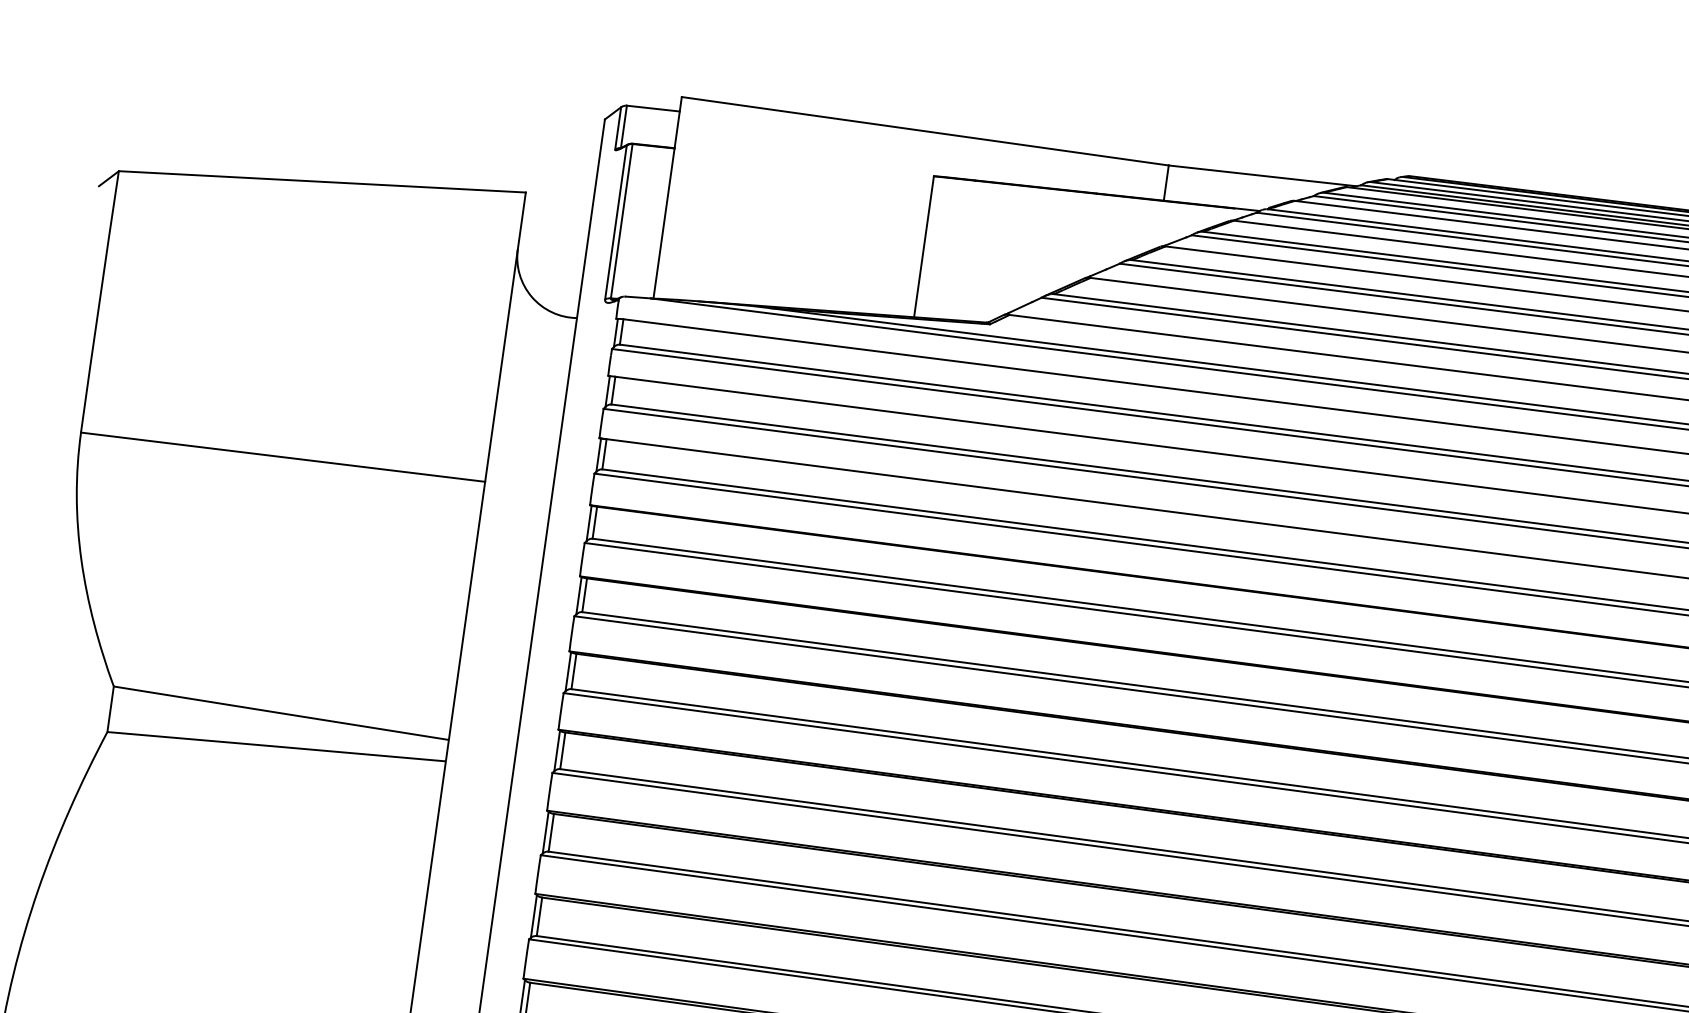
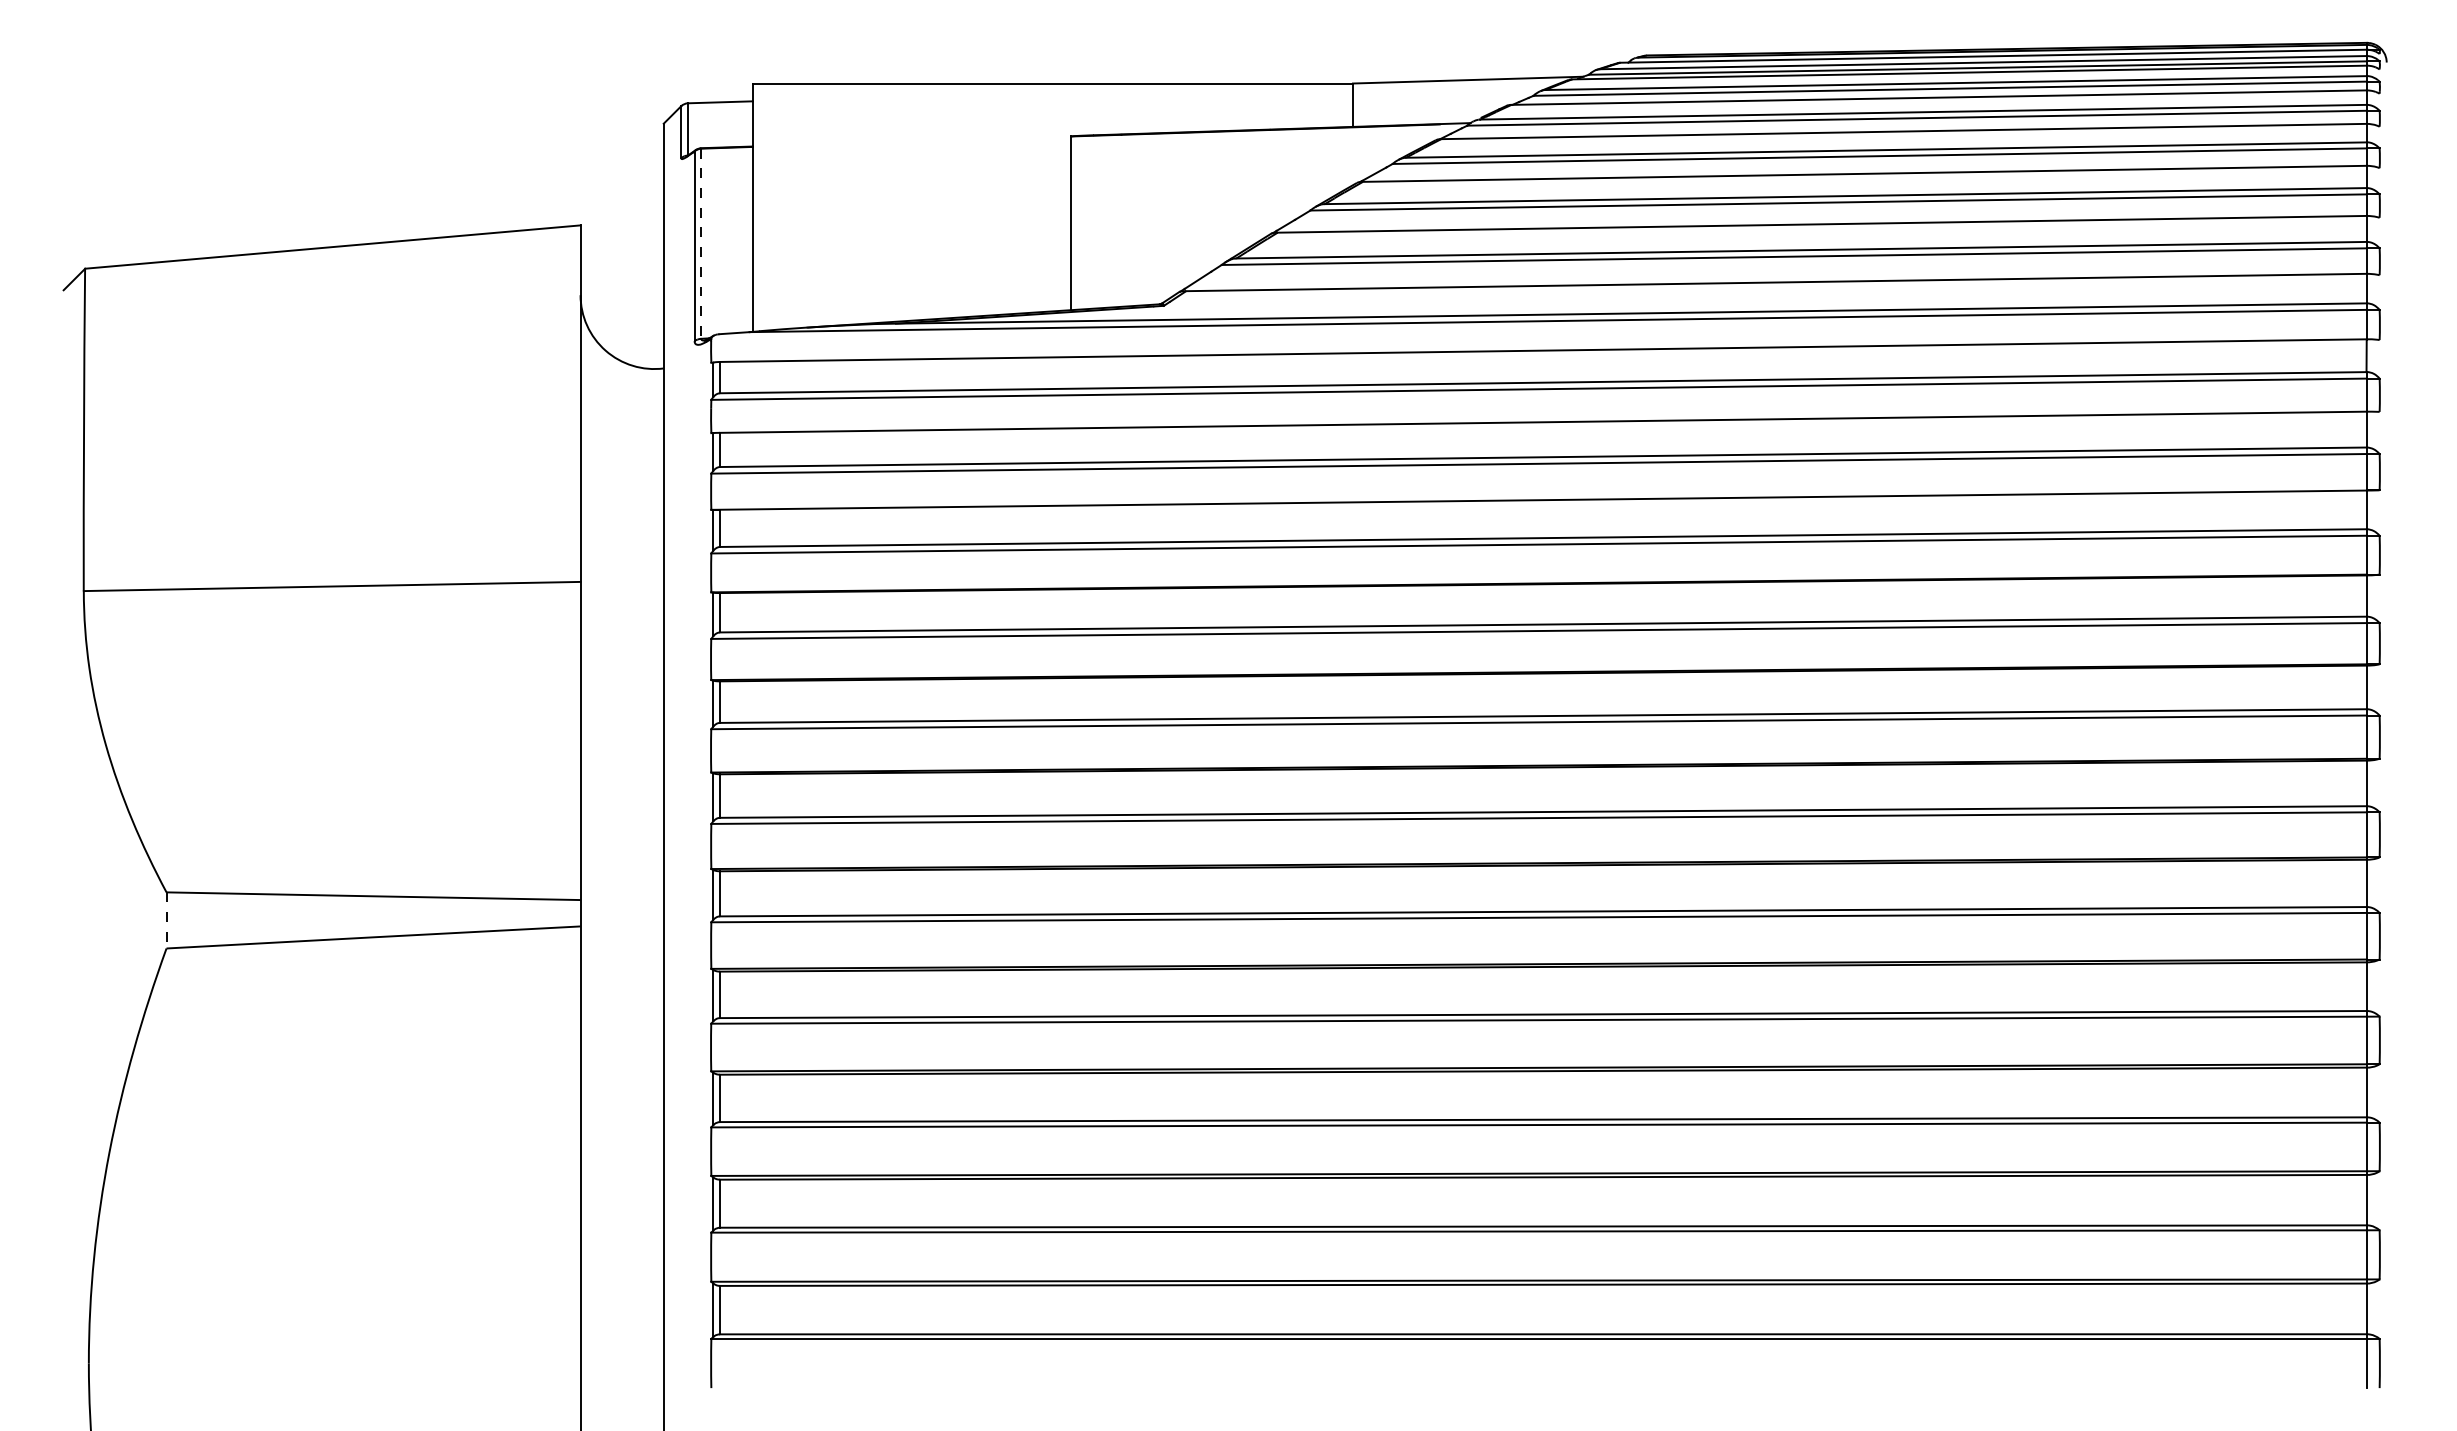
line: (621, 221) -> (701, 244), solid -> dashed
line: (110, 709) -> (166, 920), solid -> dashed

